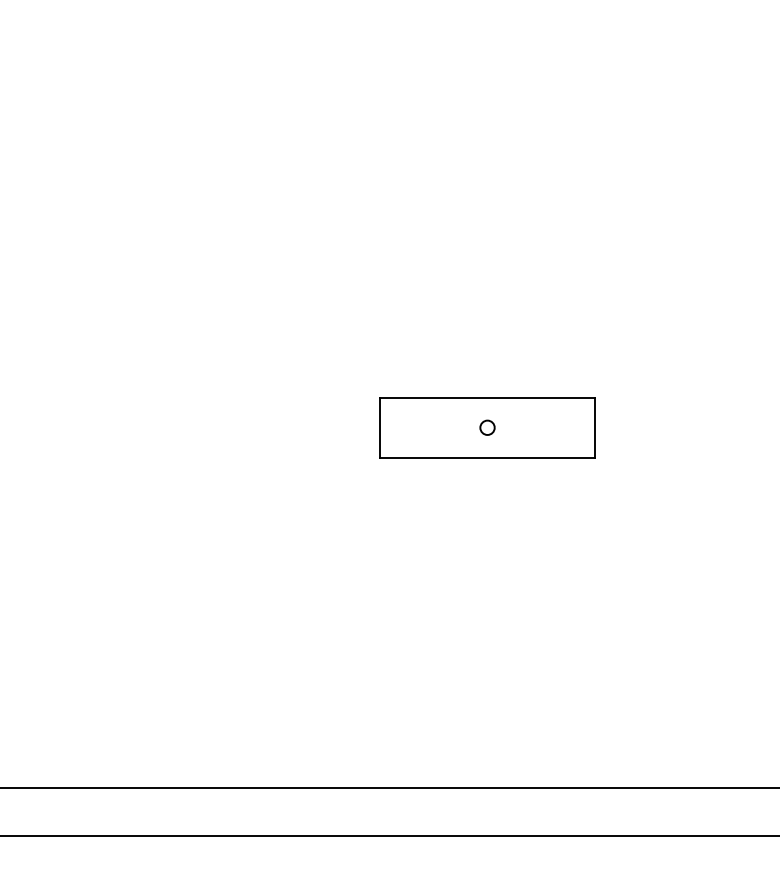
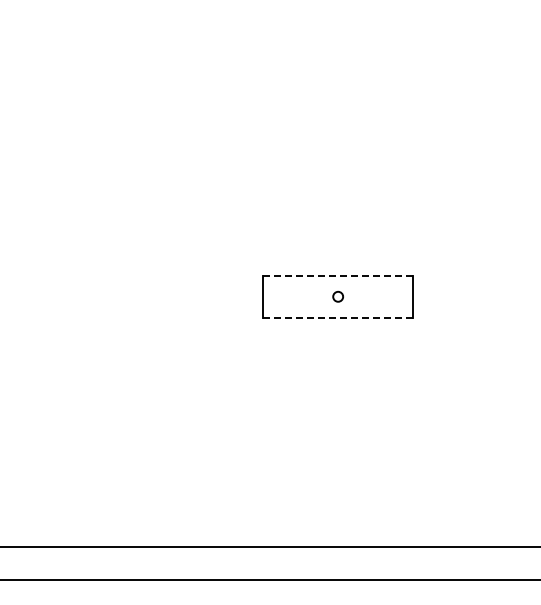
line: (487, 398) -> (338, 276), solid -> dashed
line: (487, 457) -> (338, 317), solid -> dashed

